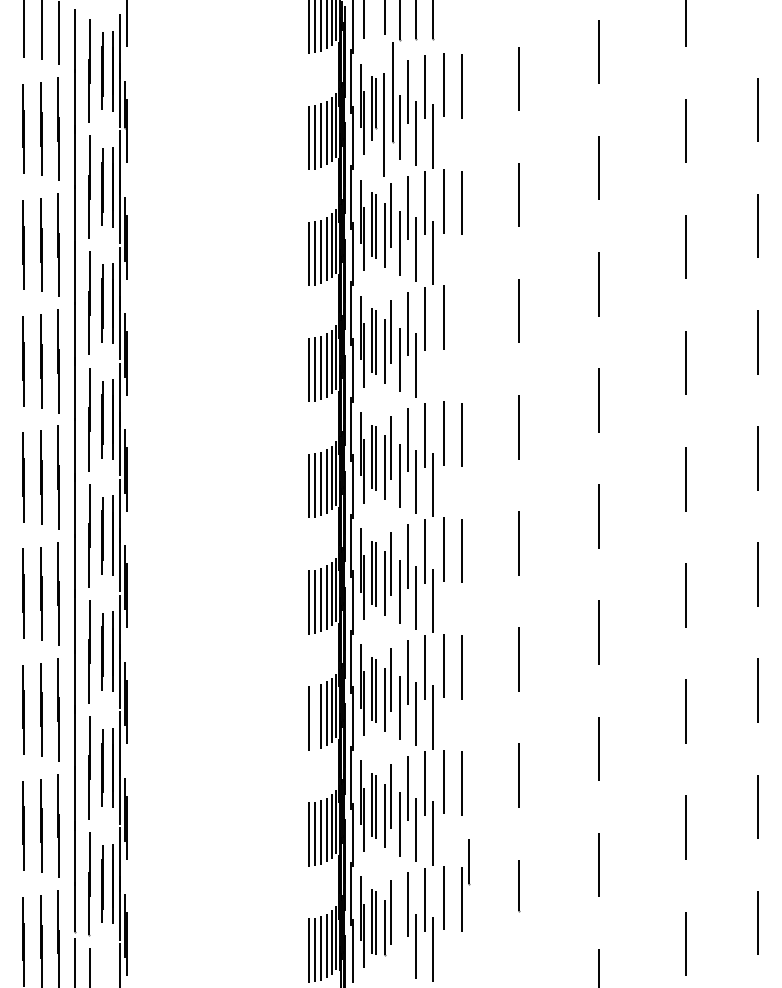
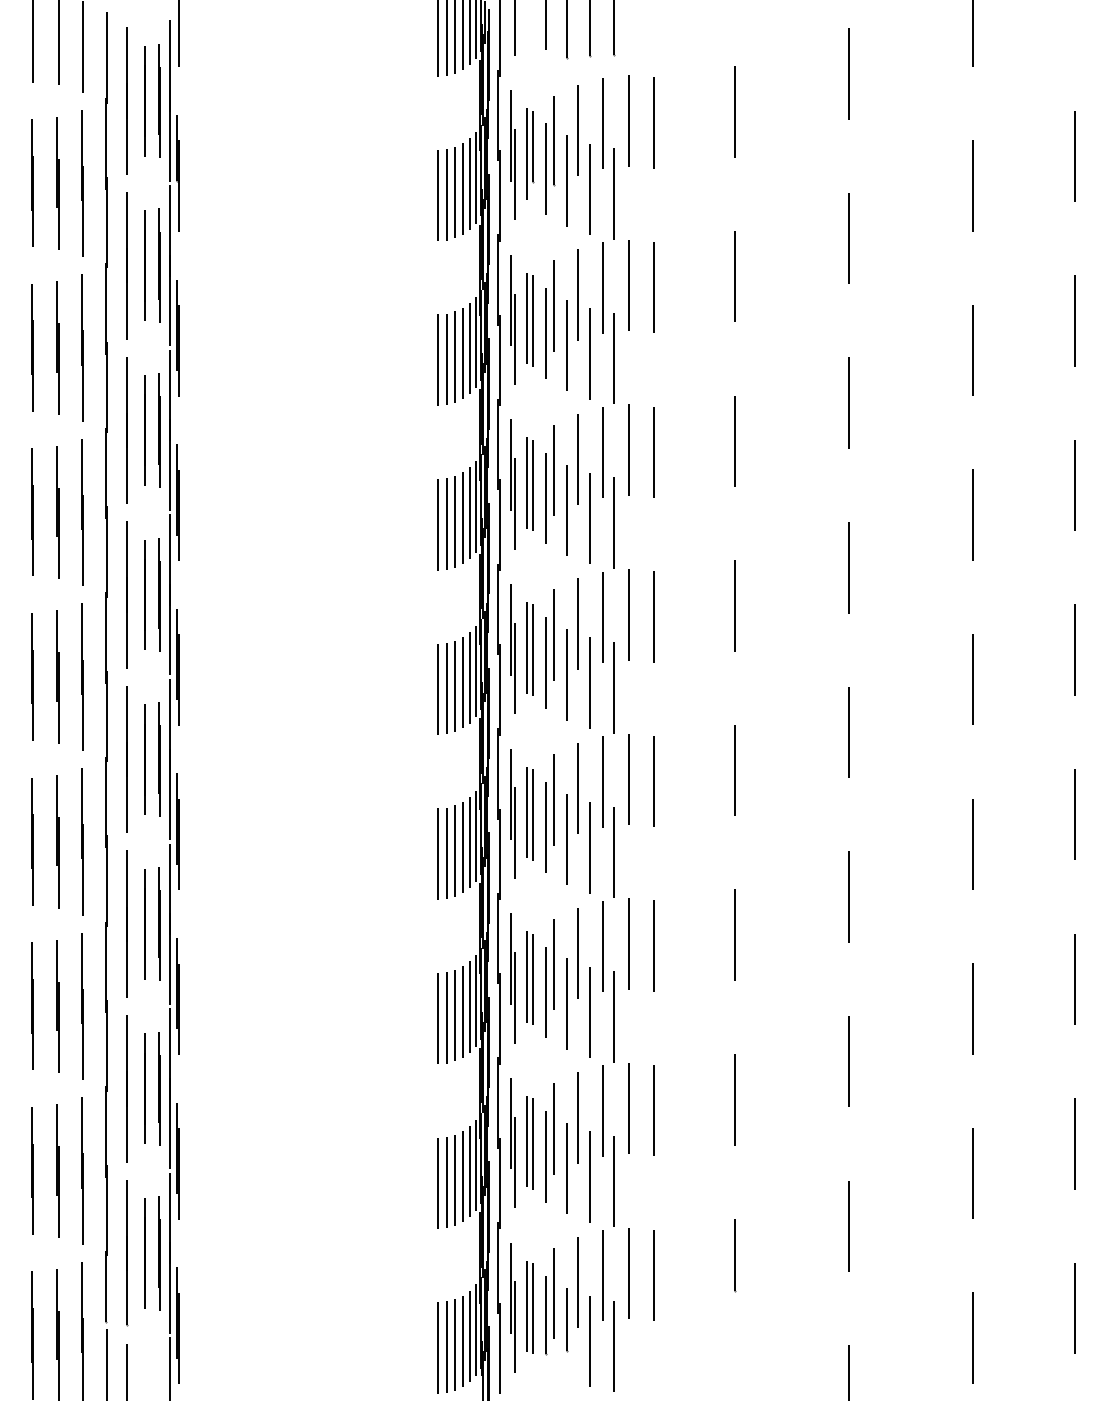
part: (388, 109) -> (550, 155), size x0.62
line: (461, 319) -> (654, 452), added
line: (432, 368) -> (613, 522), added
line: (315, 717) -> (446, 1017), added
line: (468, 862) -> (567, 1320), moved

